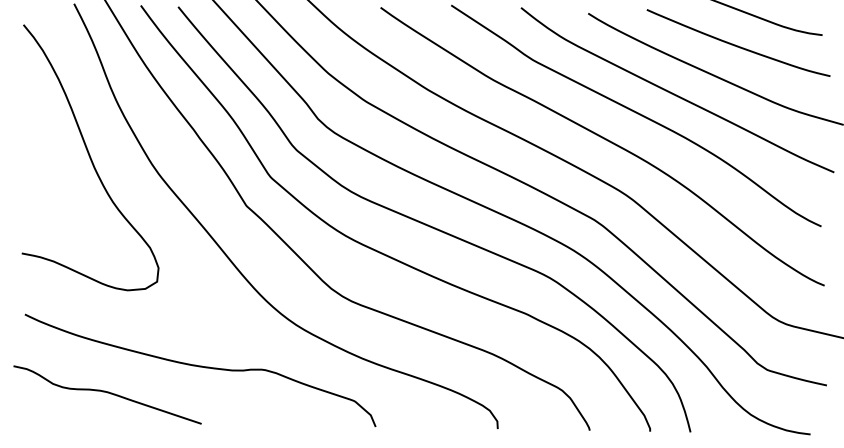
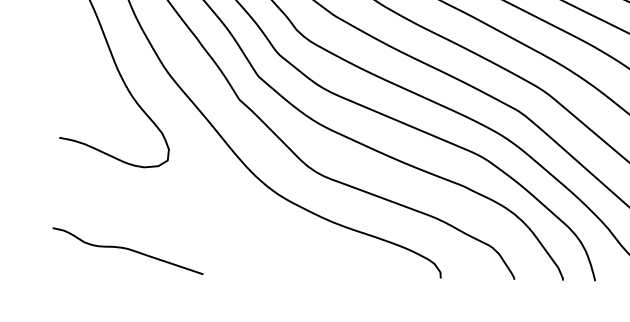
curve: (200, 367) -> (202, 229), removed

